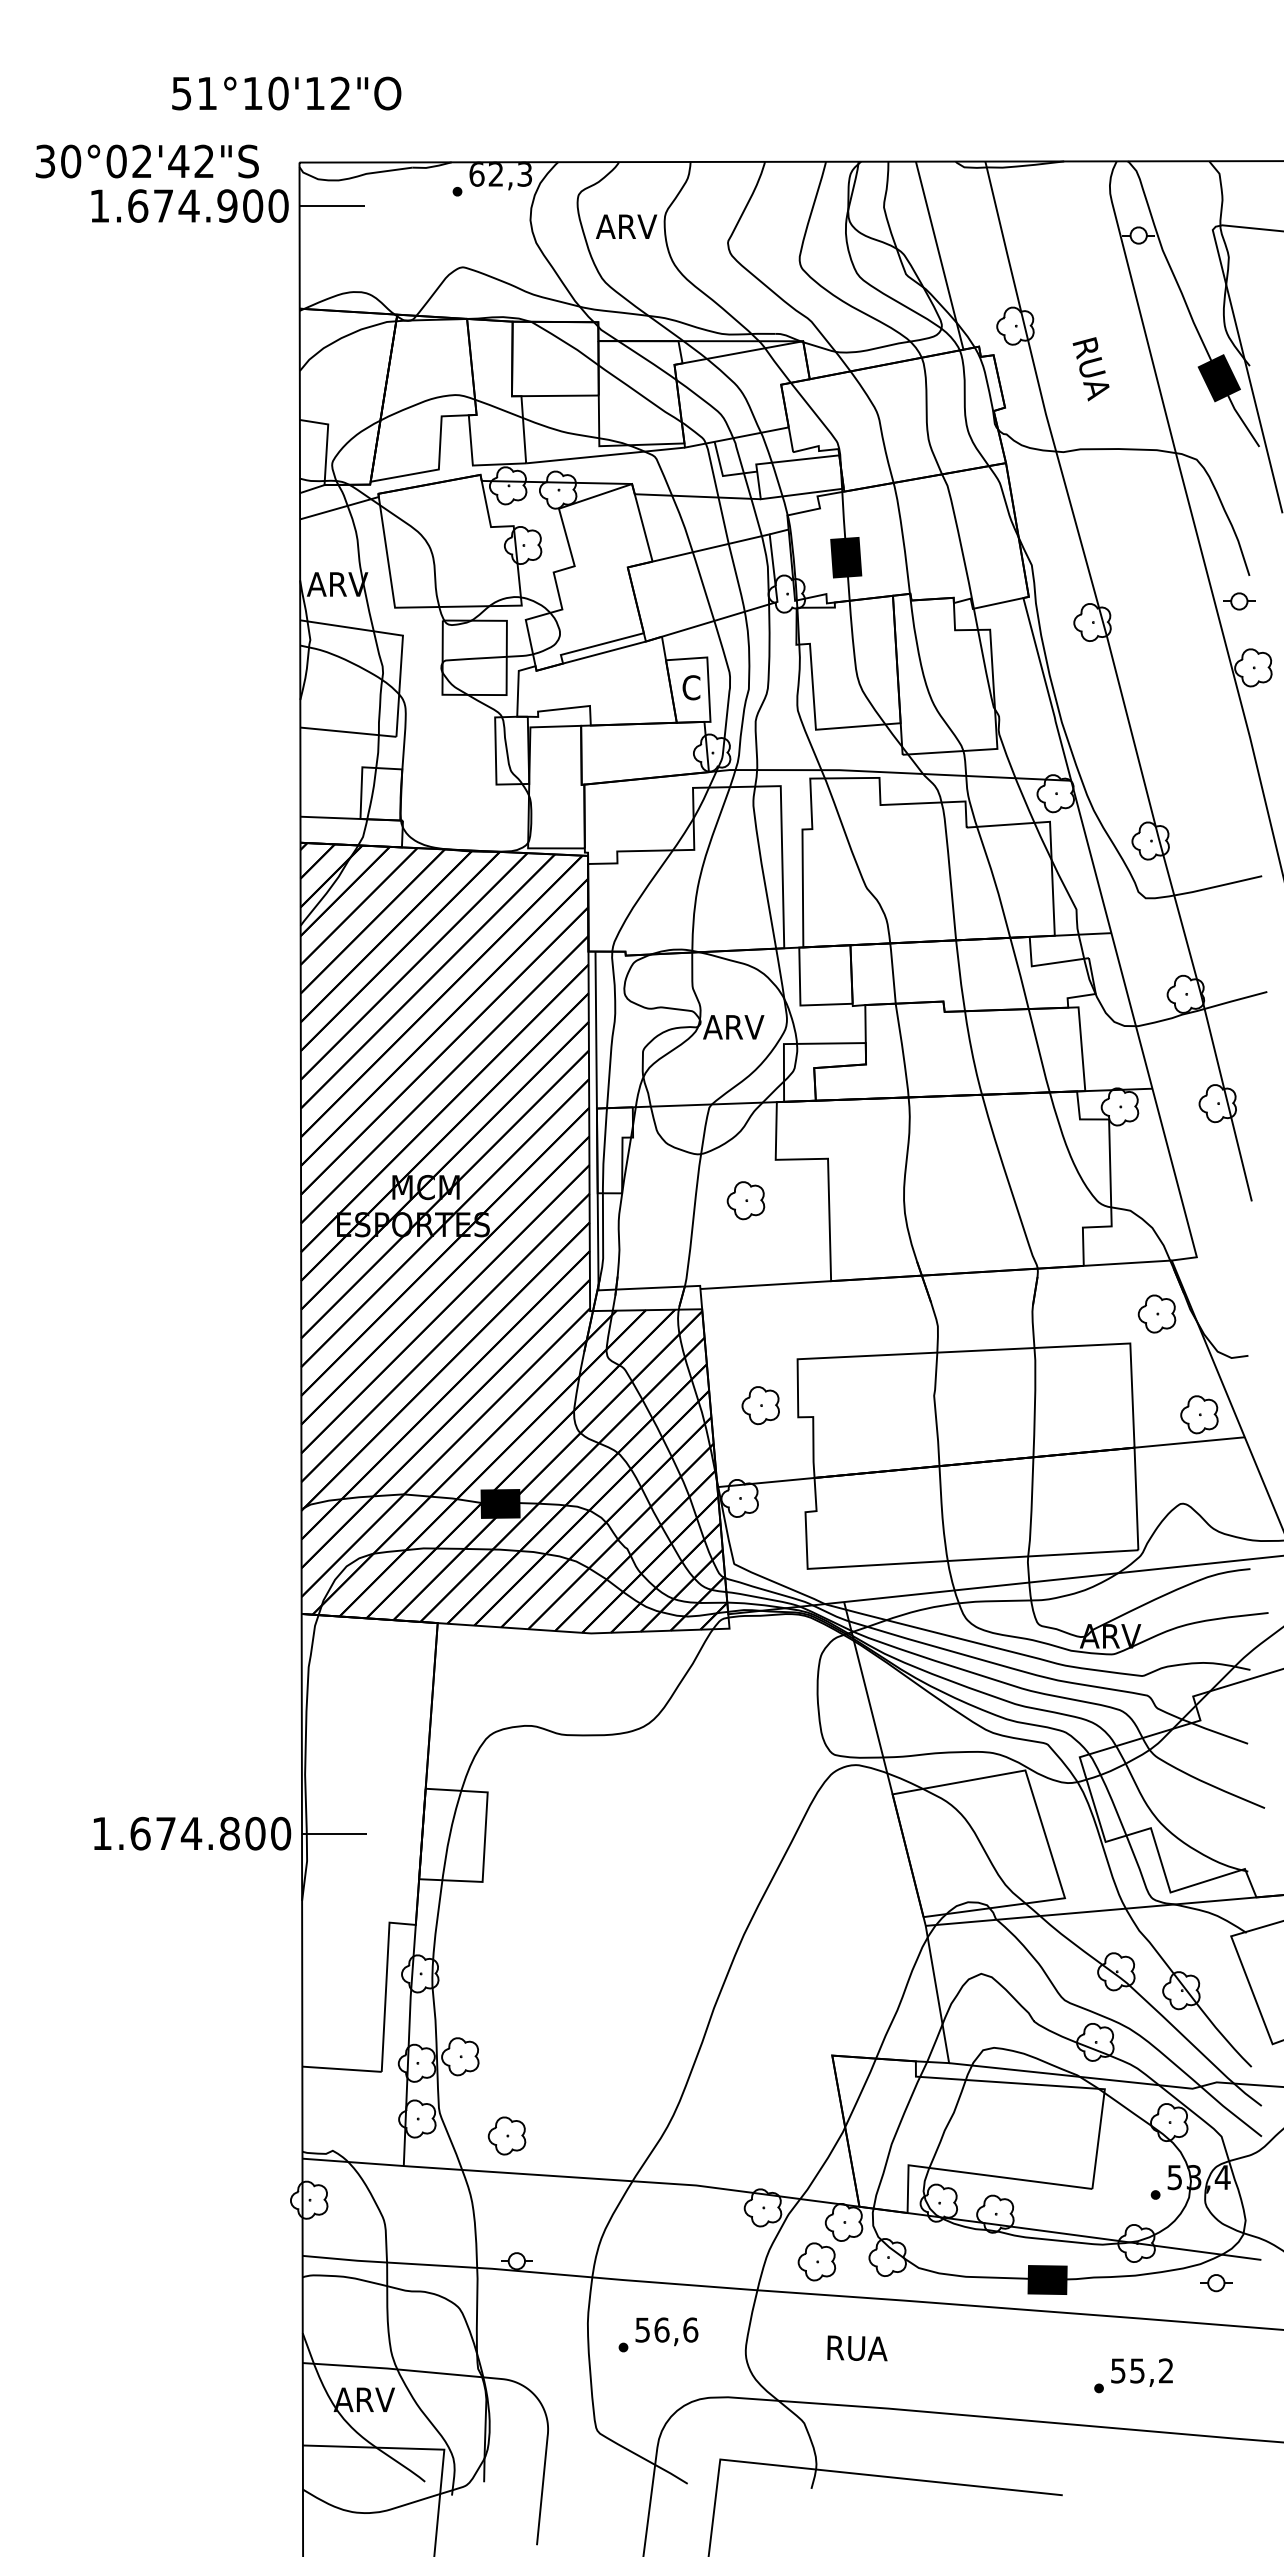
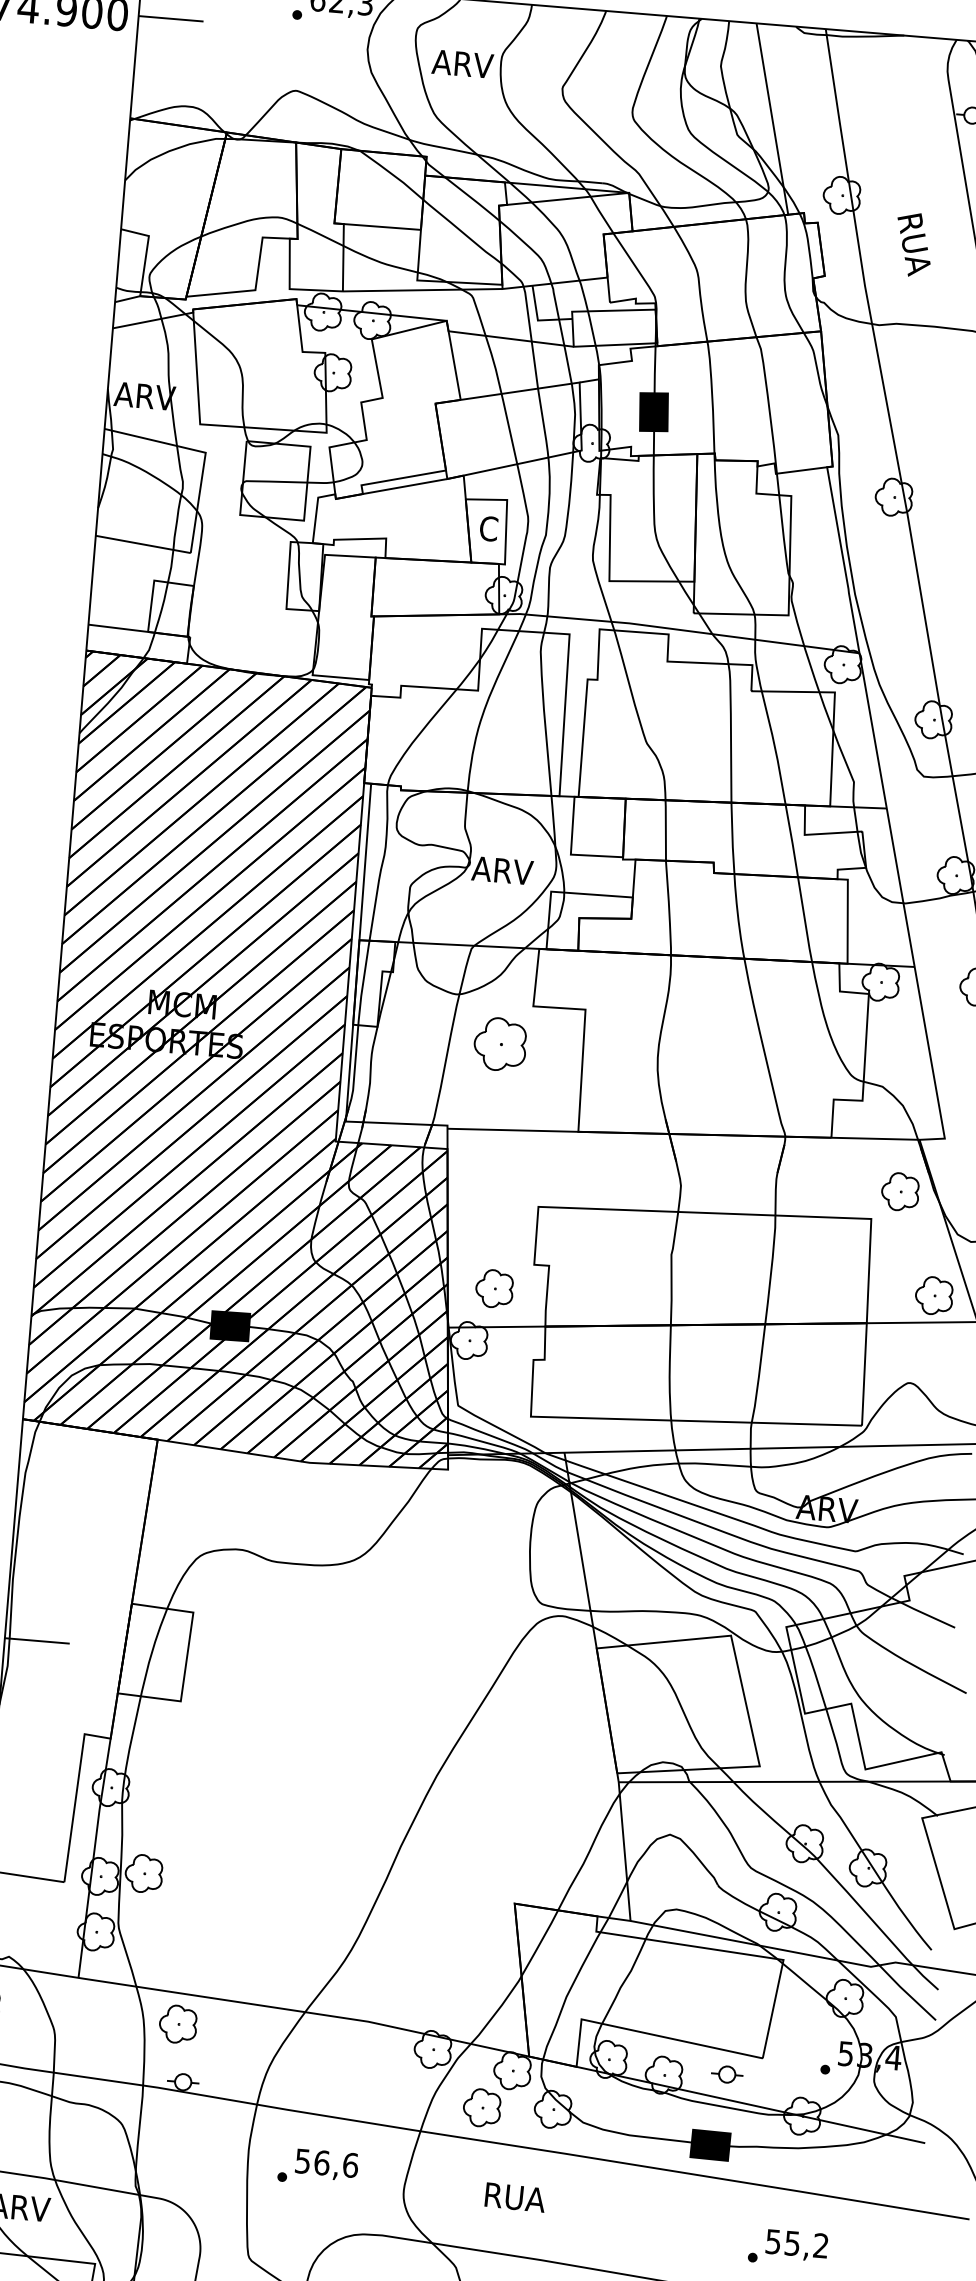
part: (745, 1200) -> (499, 1044), size x1.4
part: (760, 1405) -> (494, 1288), moved
part: (506, 2135) -> (177, 2023), moved
part: (1216, 2283) -> (727, 2074), moved

